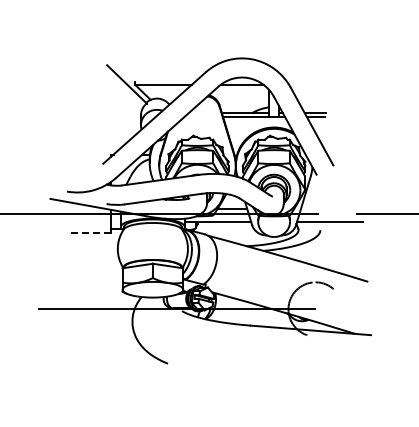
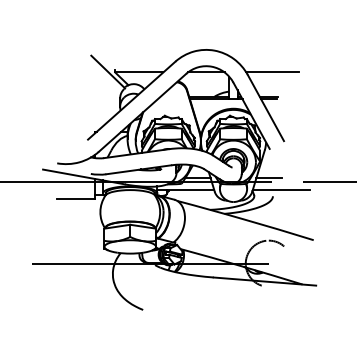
line: (319, 84) -> (272, 72), added
line: (315, 209) -> (268, 178), added
line: (88, 233) -> (75, 199), dashed -> solid

